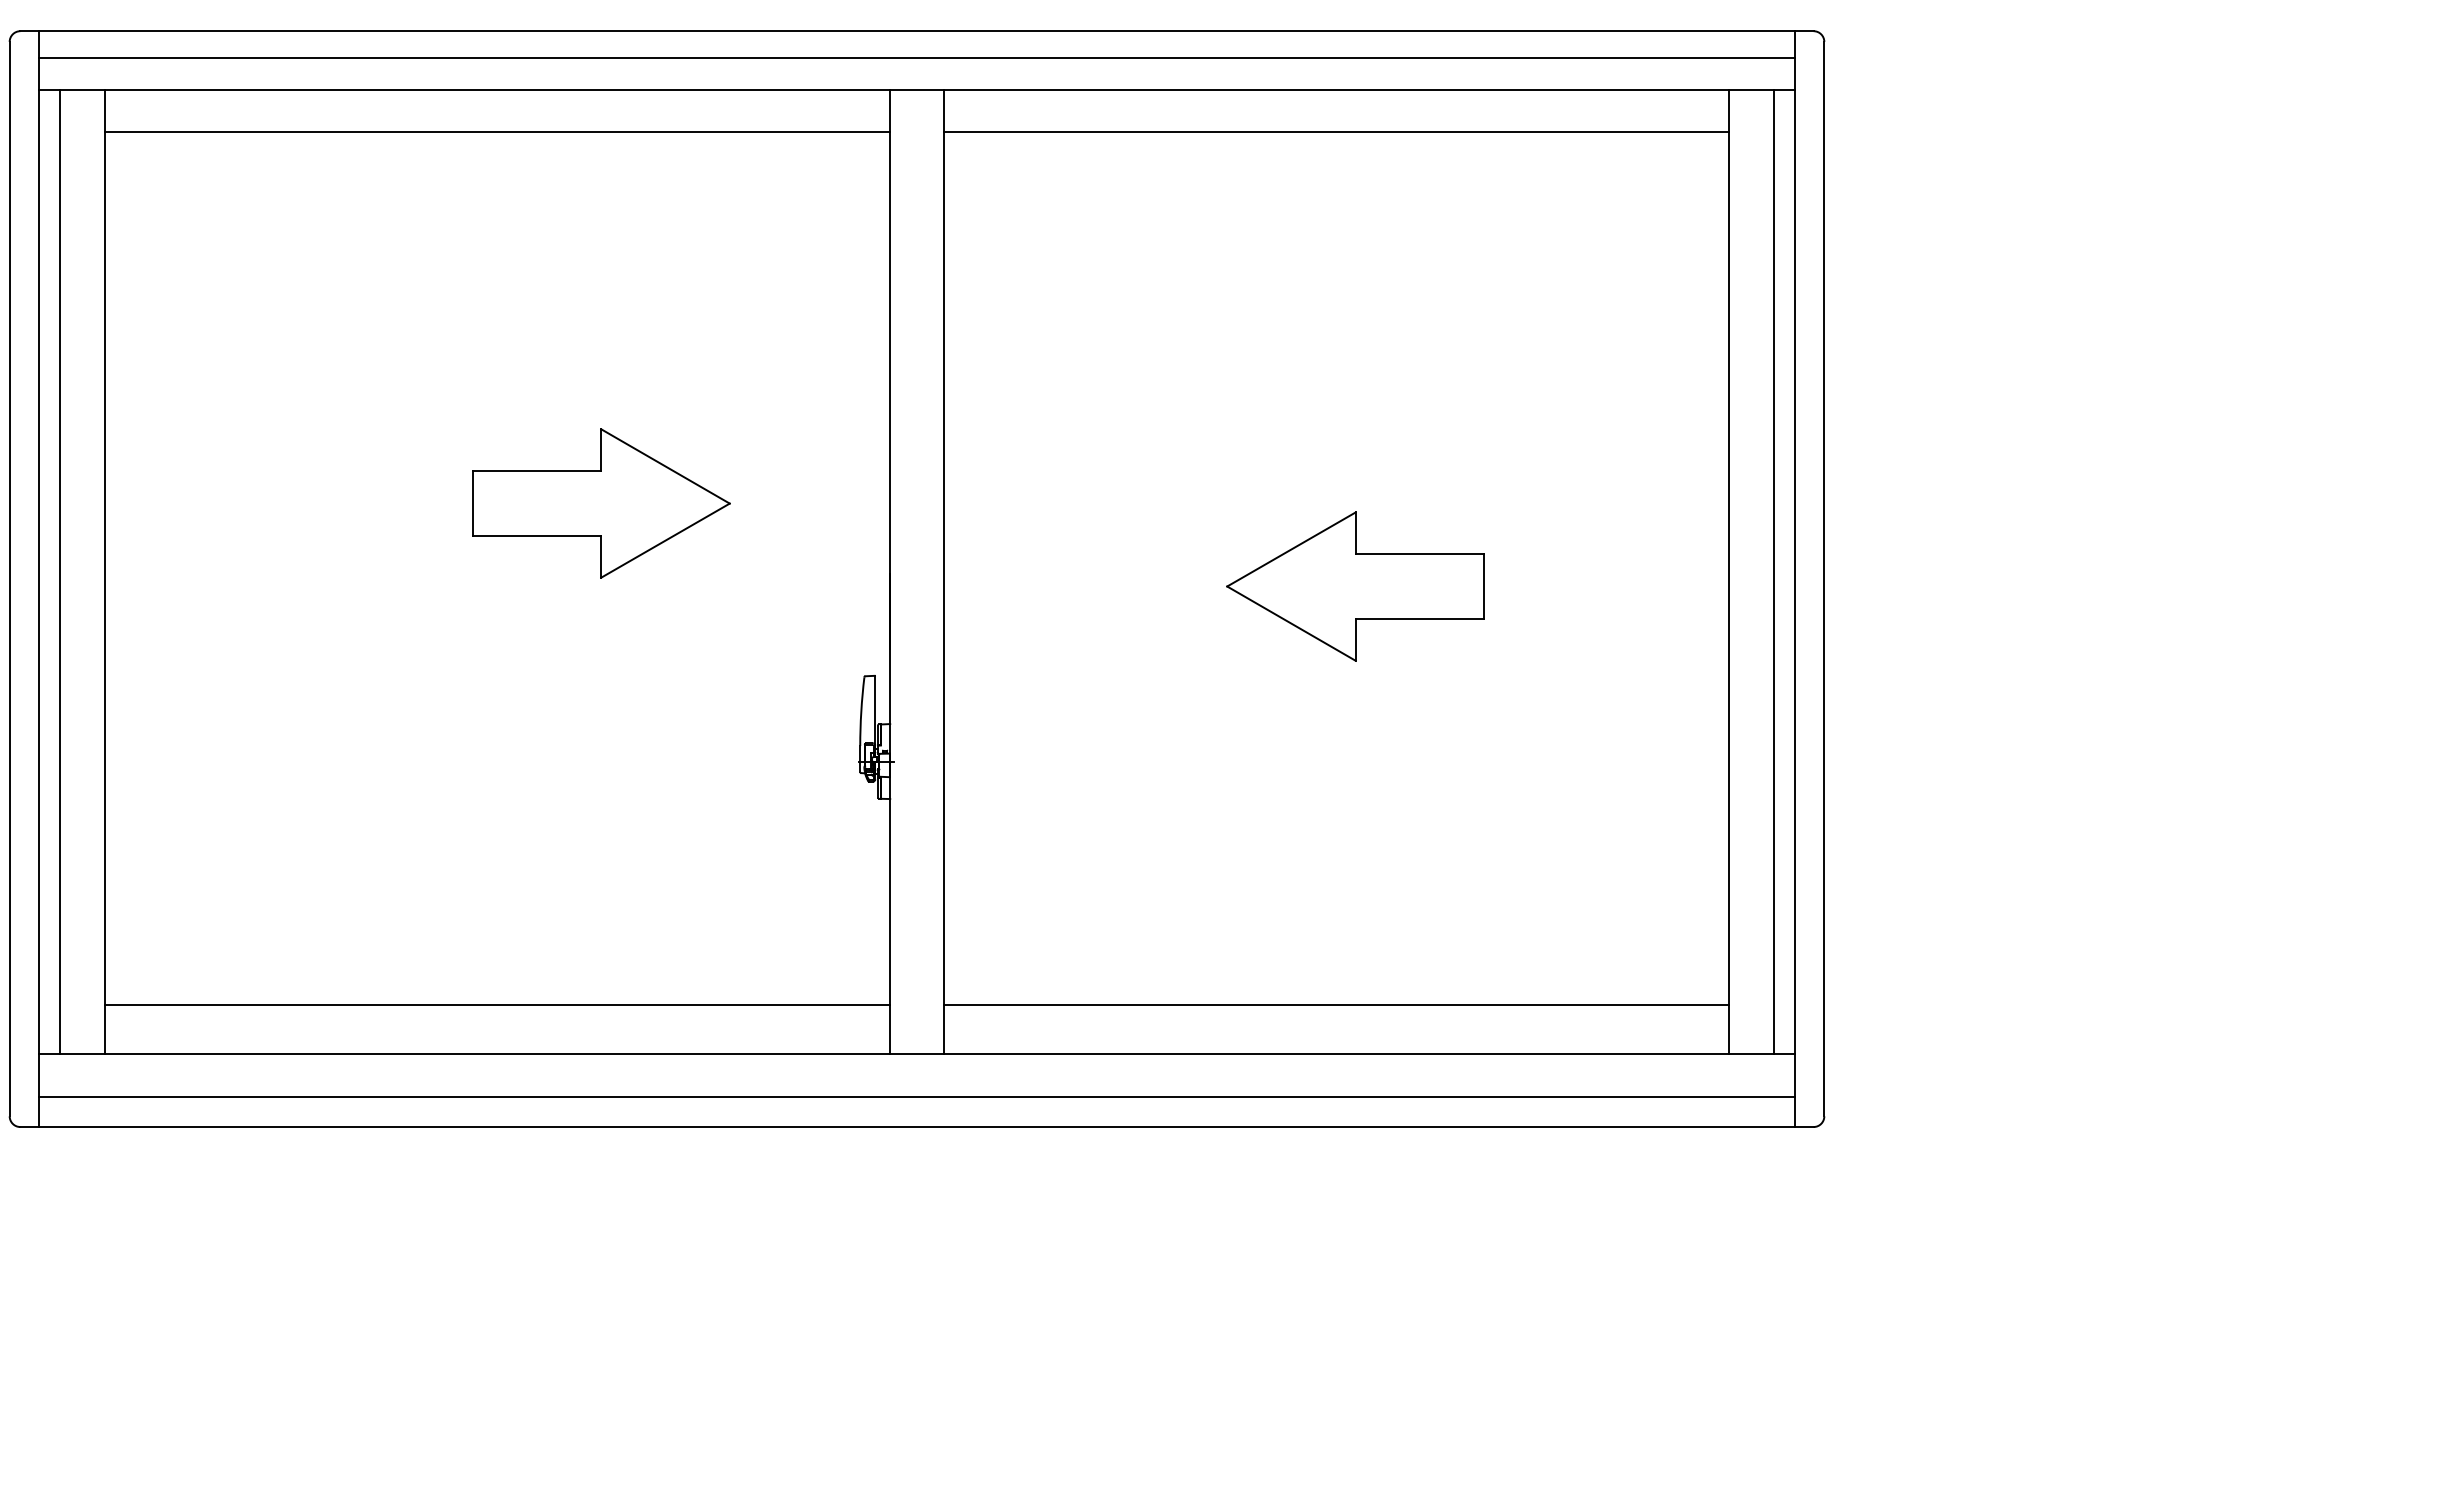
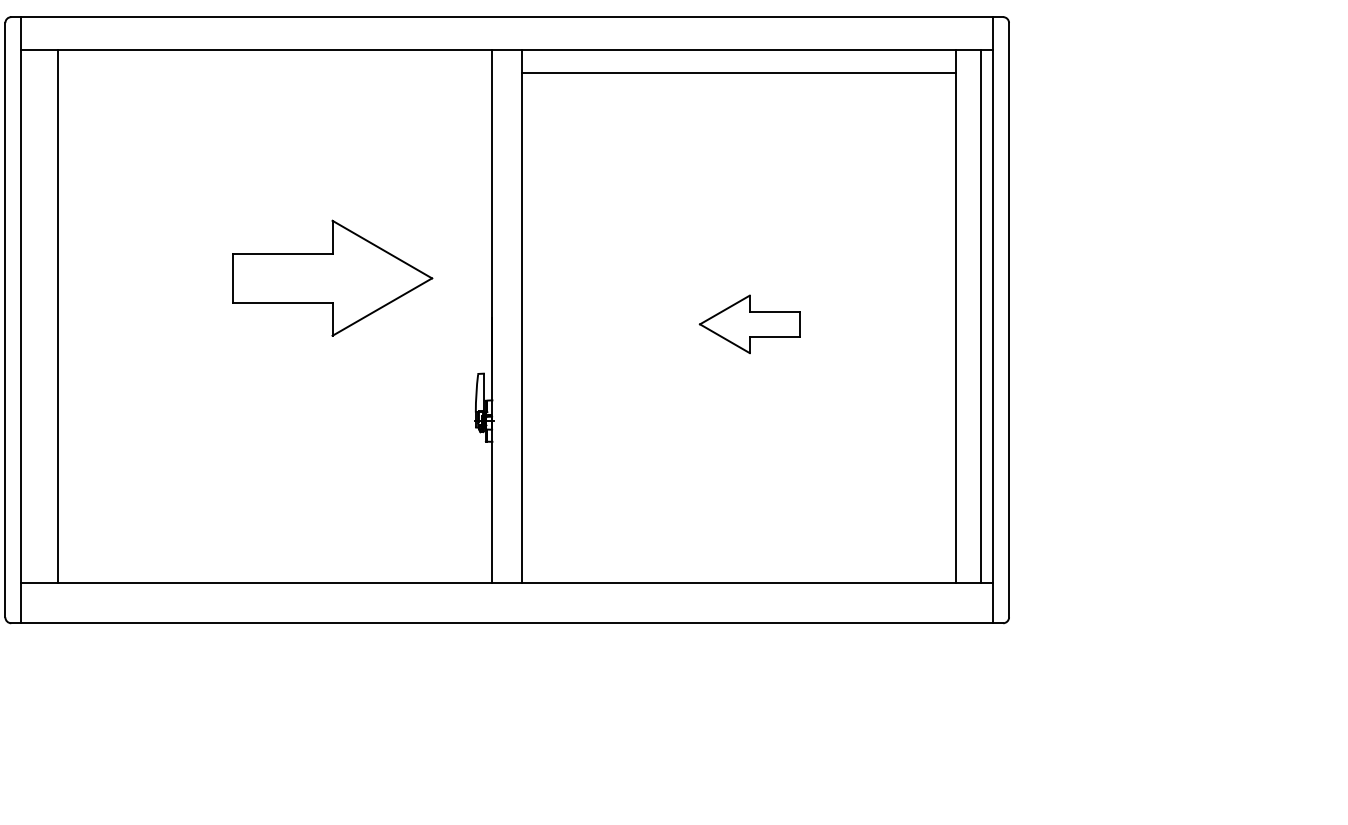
line: (917, 57) -> (507, 31), removed
line: (498, 131) -> (275, 72), removed
part: (601, 503) -> (332, 278), size x1.4
line: (60, 570) -> (33, 315), removed
part: (1354, 586) -> (749, 324), size x0.7
line: (498, 1004) -> (275, 555), removed
line: (1336, 1004) -> (739, 555), removed
line: (917, 1096) -> (507, 606), removed

